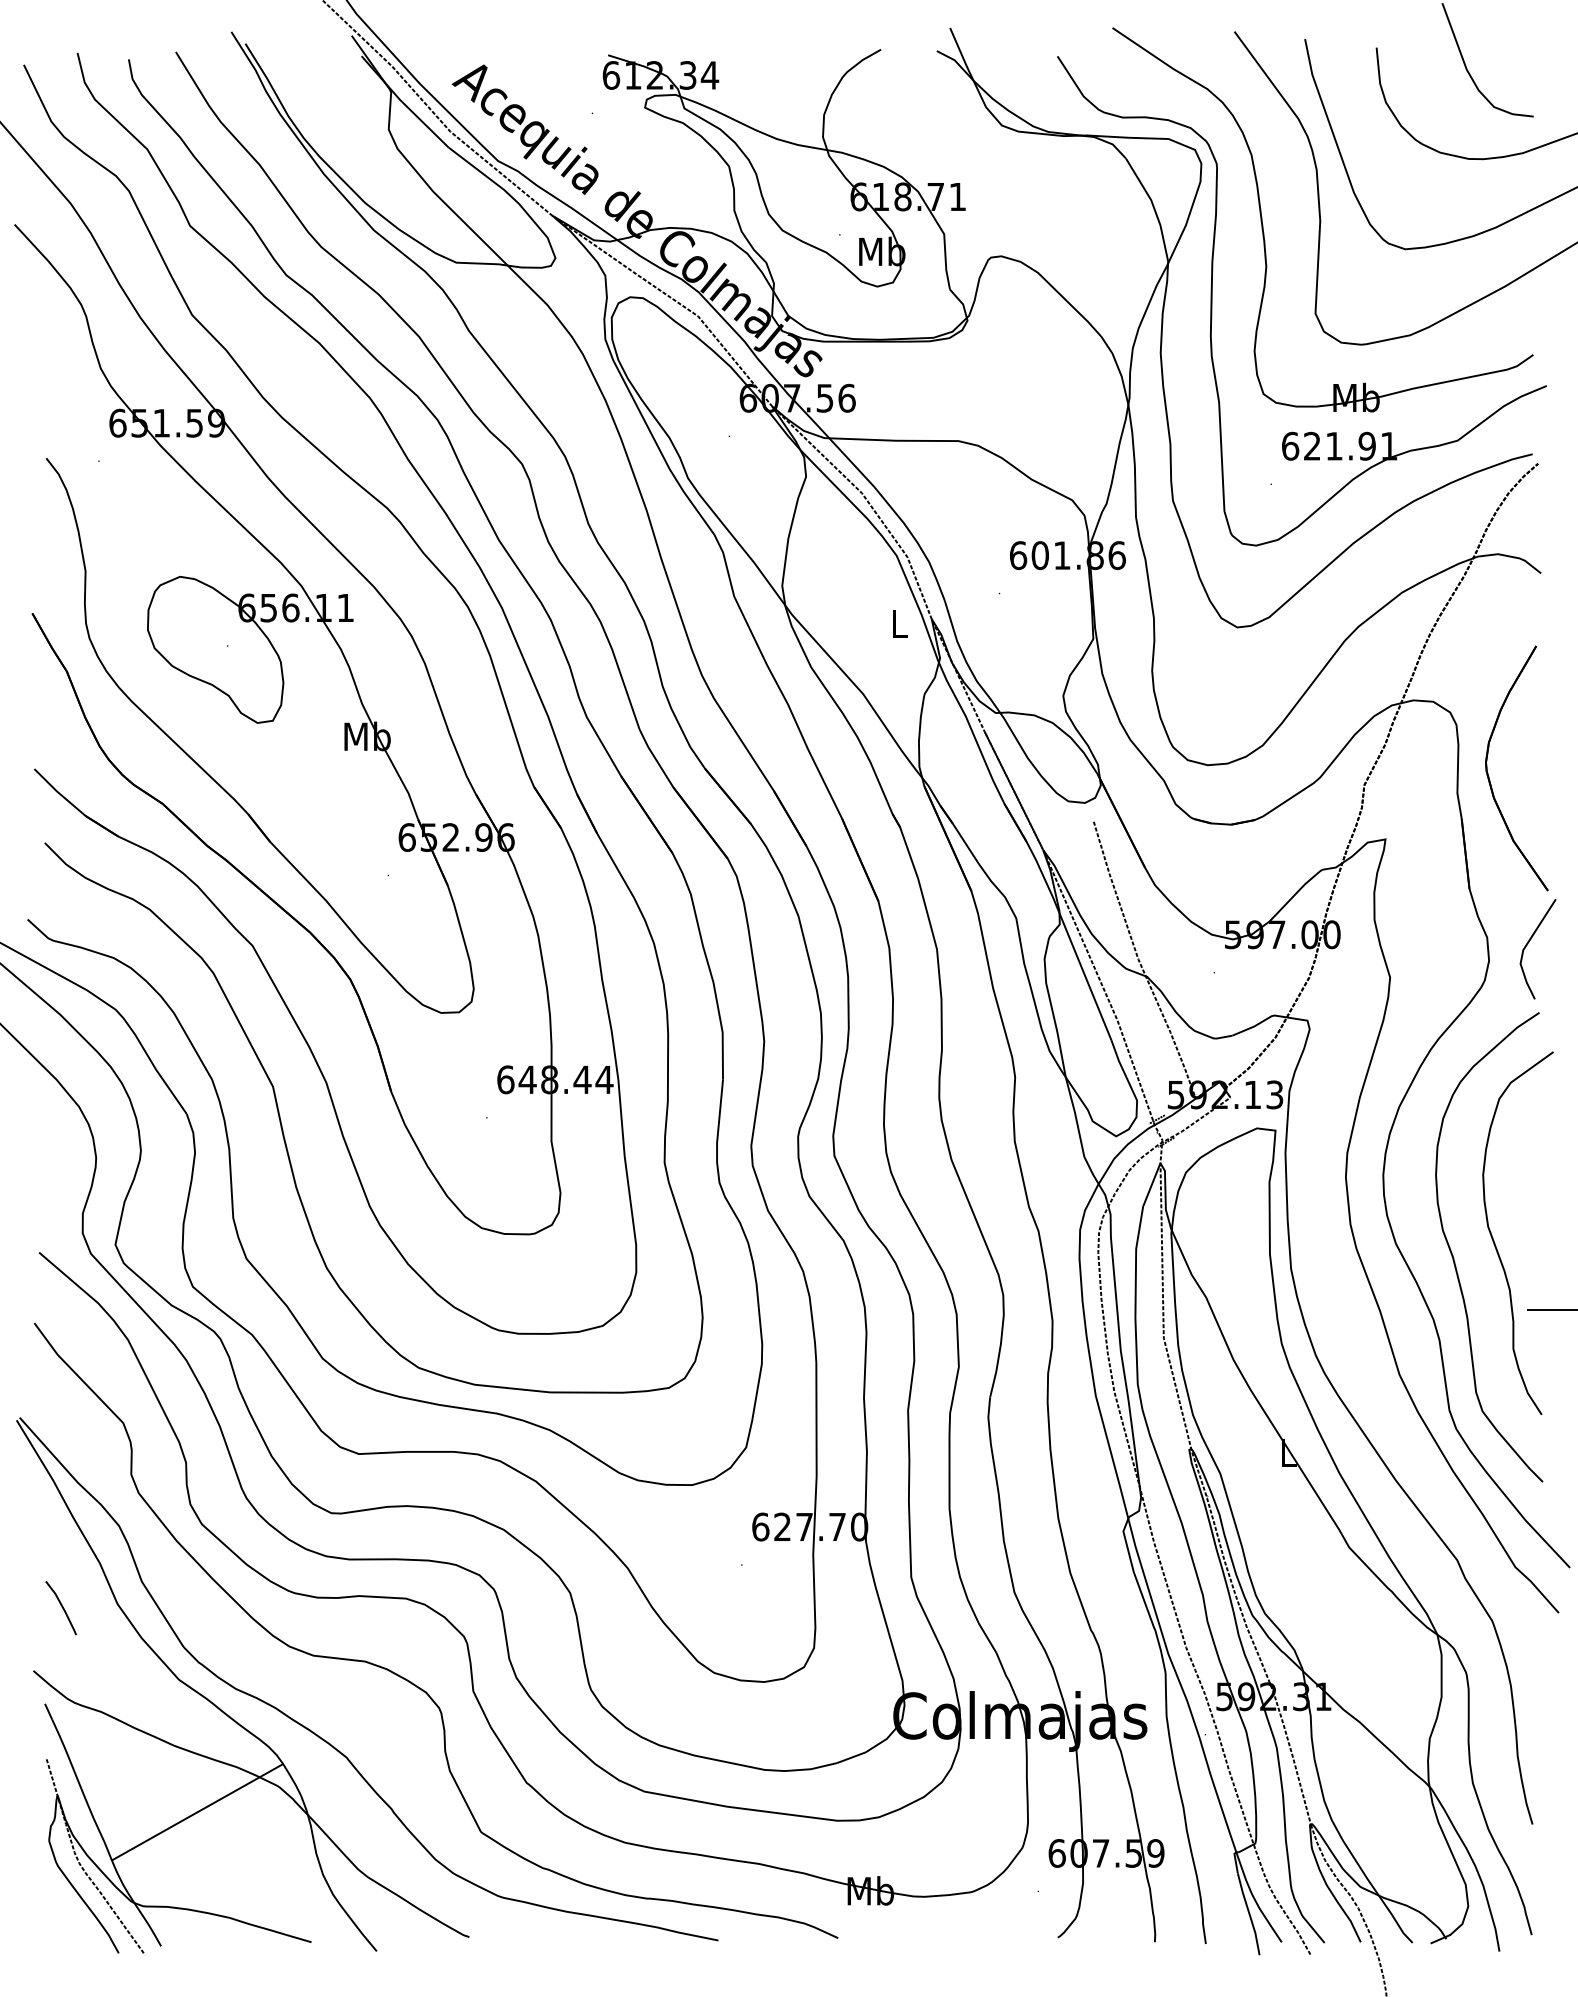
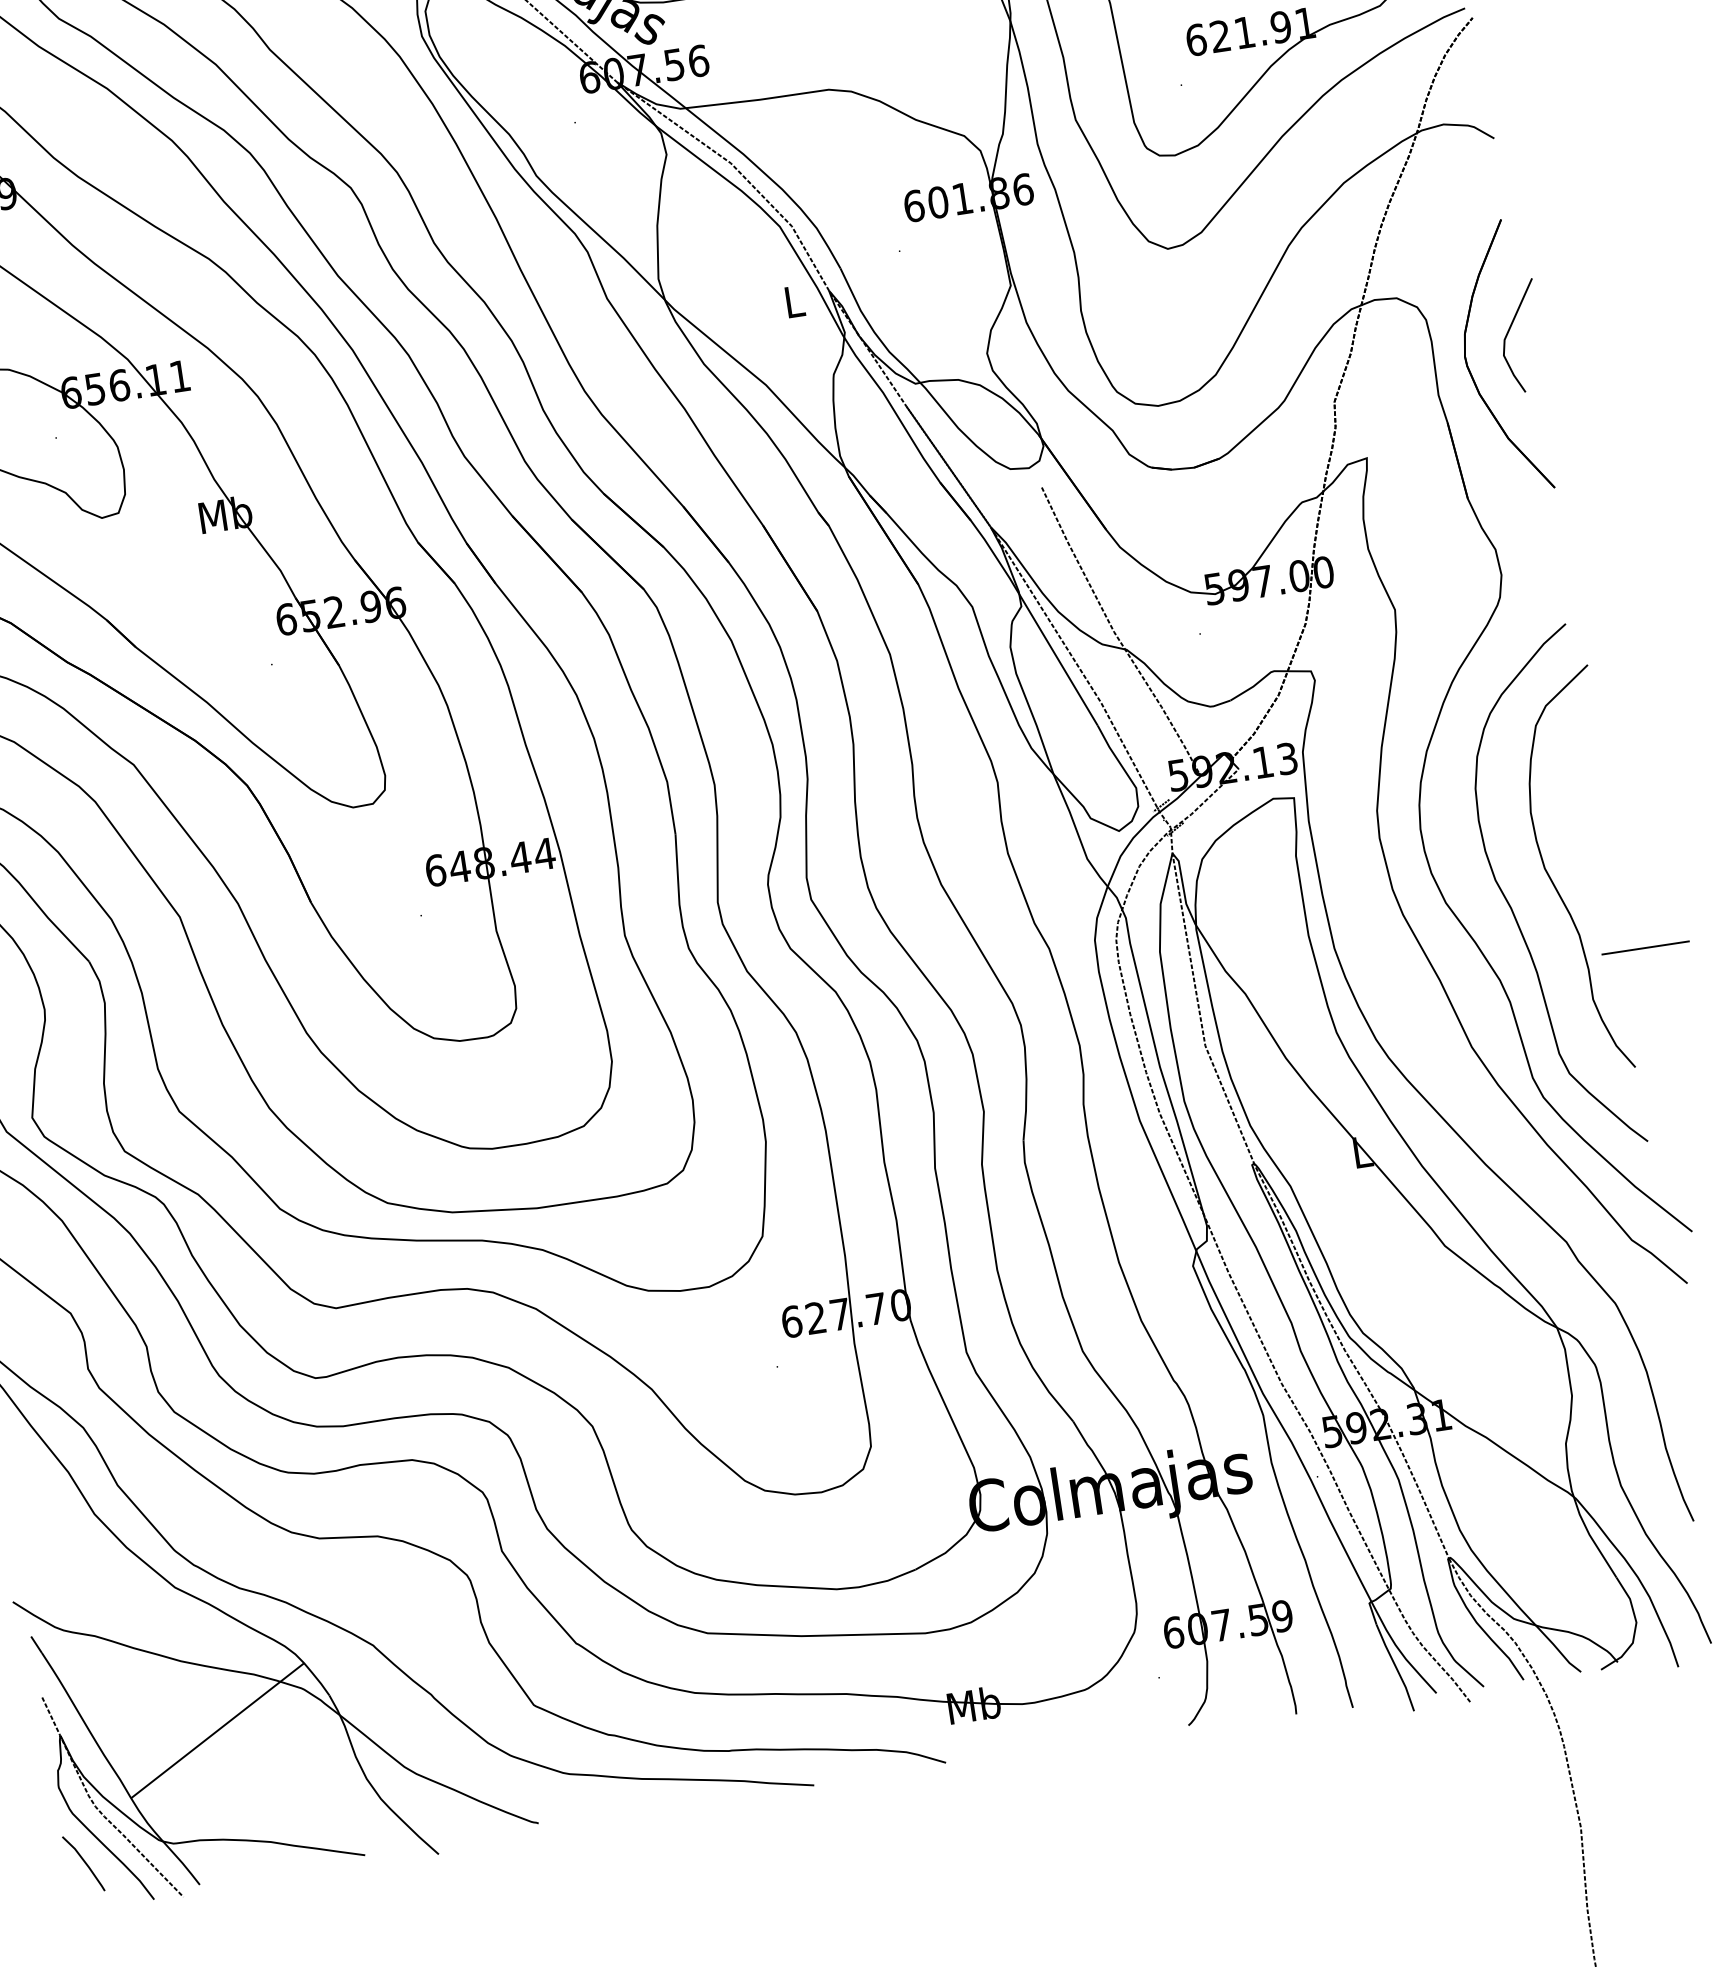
line: (1529, 942) -> (1510, 330), moved
line: (61, 1607) -> (84, 1863), moved

